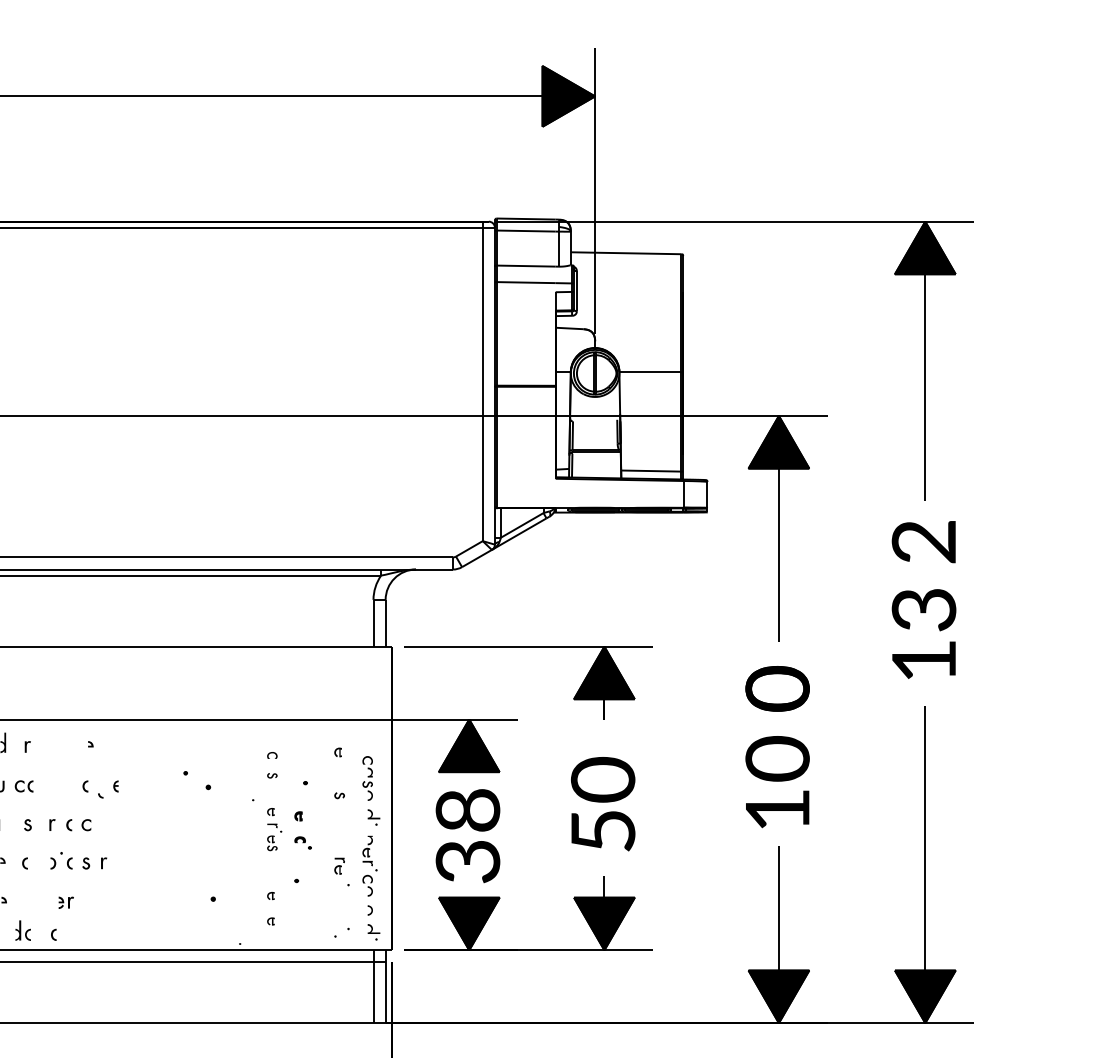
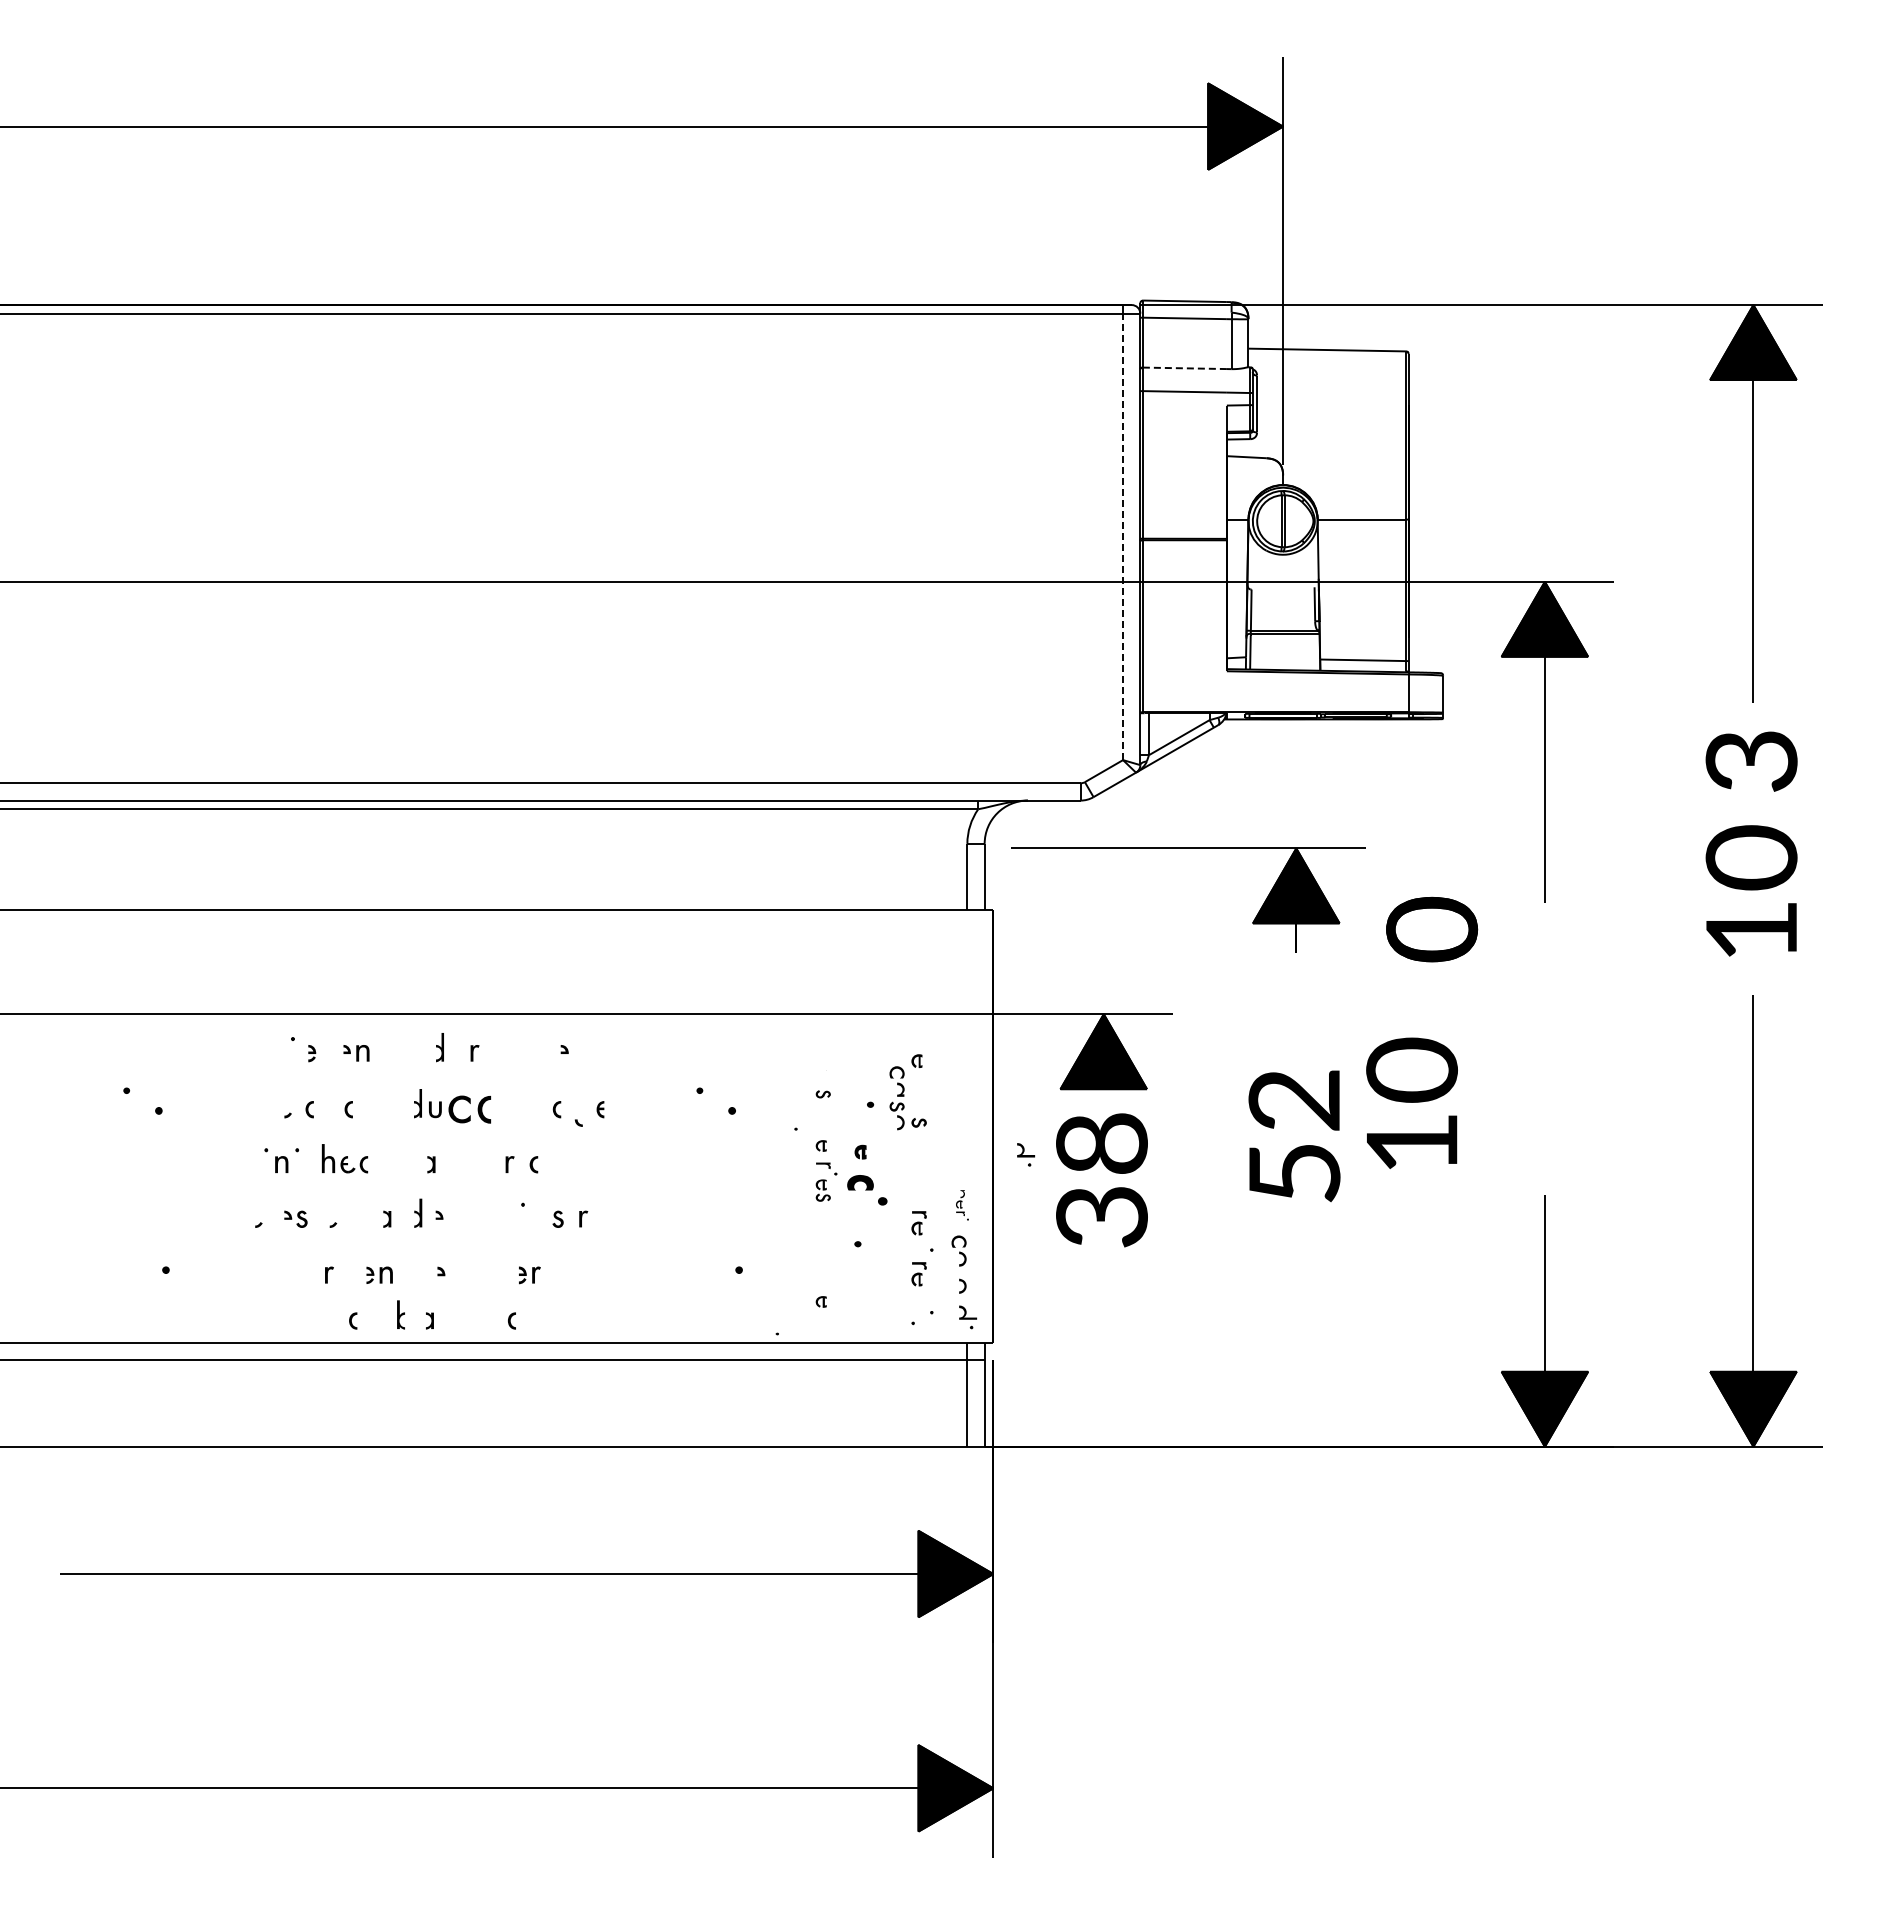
line: (525, 266) -> (1184, 368), solid -> dashed
line: (483, 384) -> (1123, 536), solid -> dashed
text: (923, 542) -> (1751, 761), 2 -> 3
text: (923, 609) -> (1751, 857), 13 -> 10
part: (528, 646) -> (1188, 848), moved
text: (777, 688) -> (1432, 929), moved
fill: (271, 755) -> (822, 1065), removed
part: (367, 778) -> (896, 1098), moved
text: (603, 779) -> (1294, 1099), 50 -> 52
text: (777, 781) -> (1411, 1102), moved
part: (24, 786) -> (469, 1109), size x1.6
part: (374, 817) -> (1026, 1154), moved
fill: (27, 825) -> (474, 1164), removed
fill: (86, 825) -> (558, 1164), removed
part: (302, 842) -> (866, 1189), size x1.6
part: (370, 853) -> (962, 1205), size x0.6
fill: (24, 863) -> (470, 1219), removed
fill: (53, 863) -> (511, 1219), removed
fill: (69, 863) -> (534, 1219), removed
fill: (270, 895) -> (820, 1265), removed
part: (499, 898) -> (1147, 1269), removed
part: (339, 902) -> (918, 1274), added
part: (23, 930) -> (468, 1314), removed

